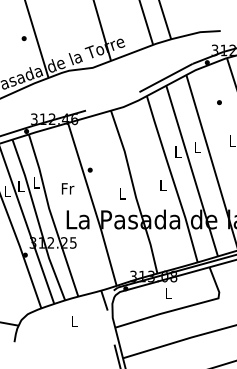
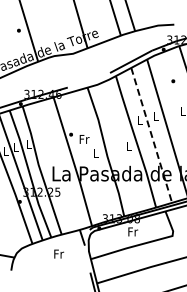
line: (191, 171) -> (151, 135), solid -> dashed
text: (67, 188) -> (84, 139), moved
text: (169, 292) -> (133, 231), L -> Fr
text: (75, 320) -> (59, 253), L -> Fr

